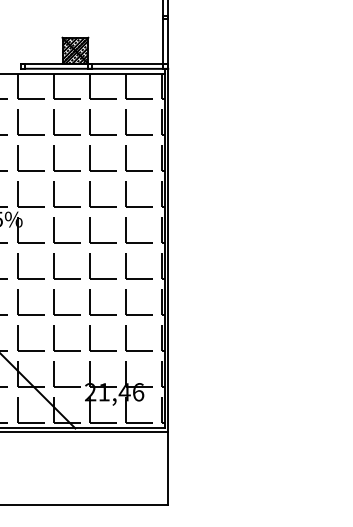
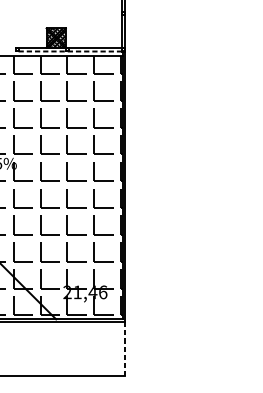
line: (96, 68) -> (71, 51), solid -> dashed
line: (168, 468) -> (125, 349), solid -> dashed

